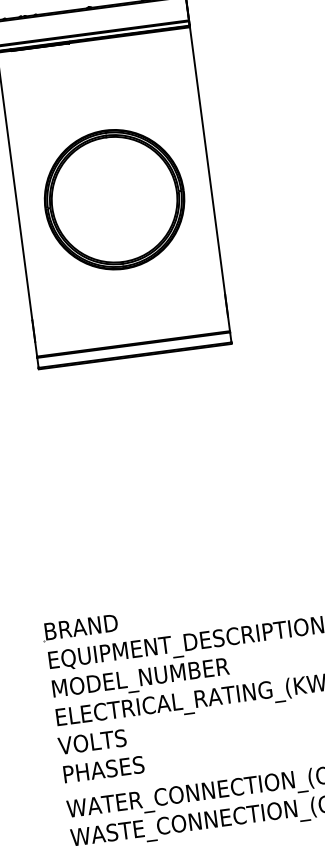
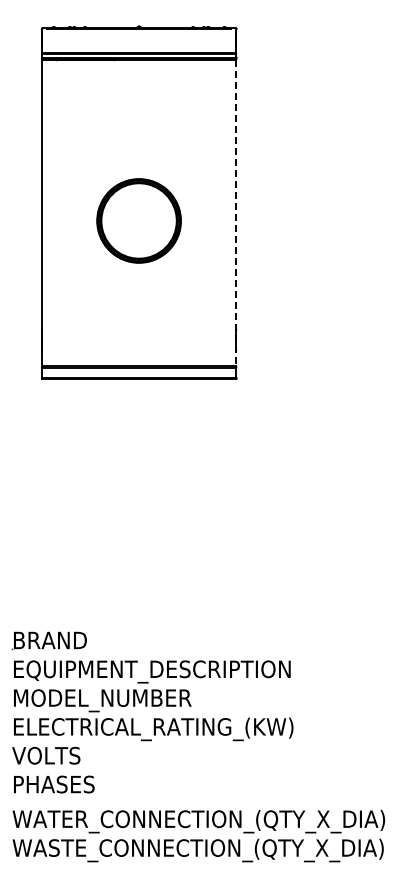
line: (210, 179) -> (236, 213), solid -> dashed
part: (113, 199) -> (138, 220), size x0.6

